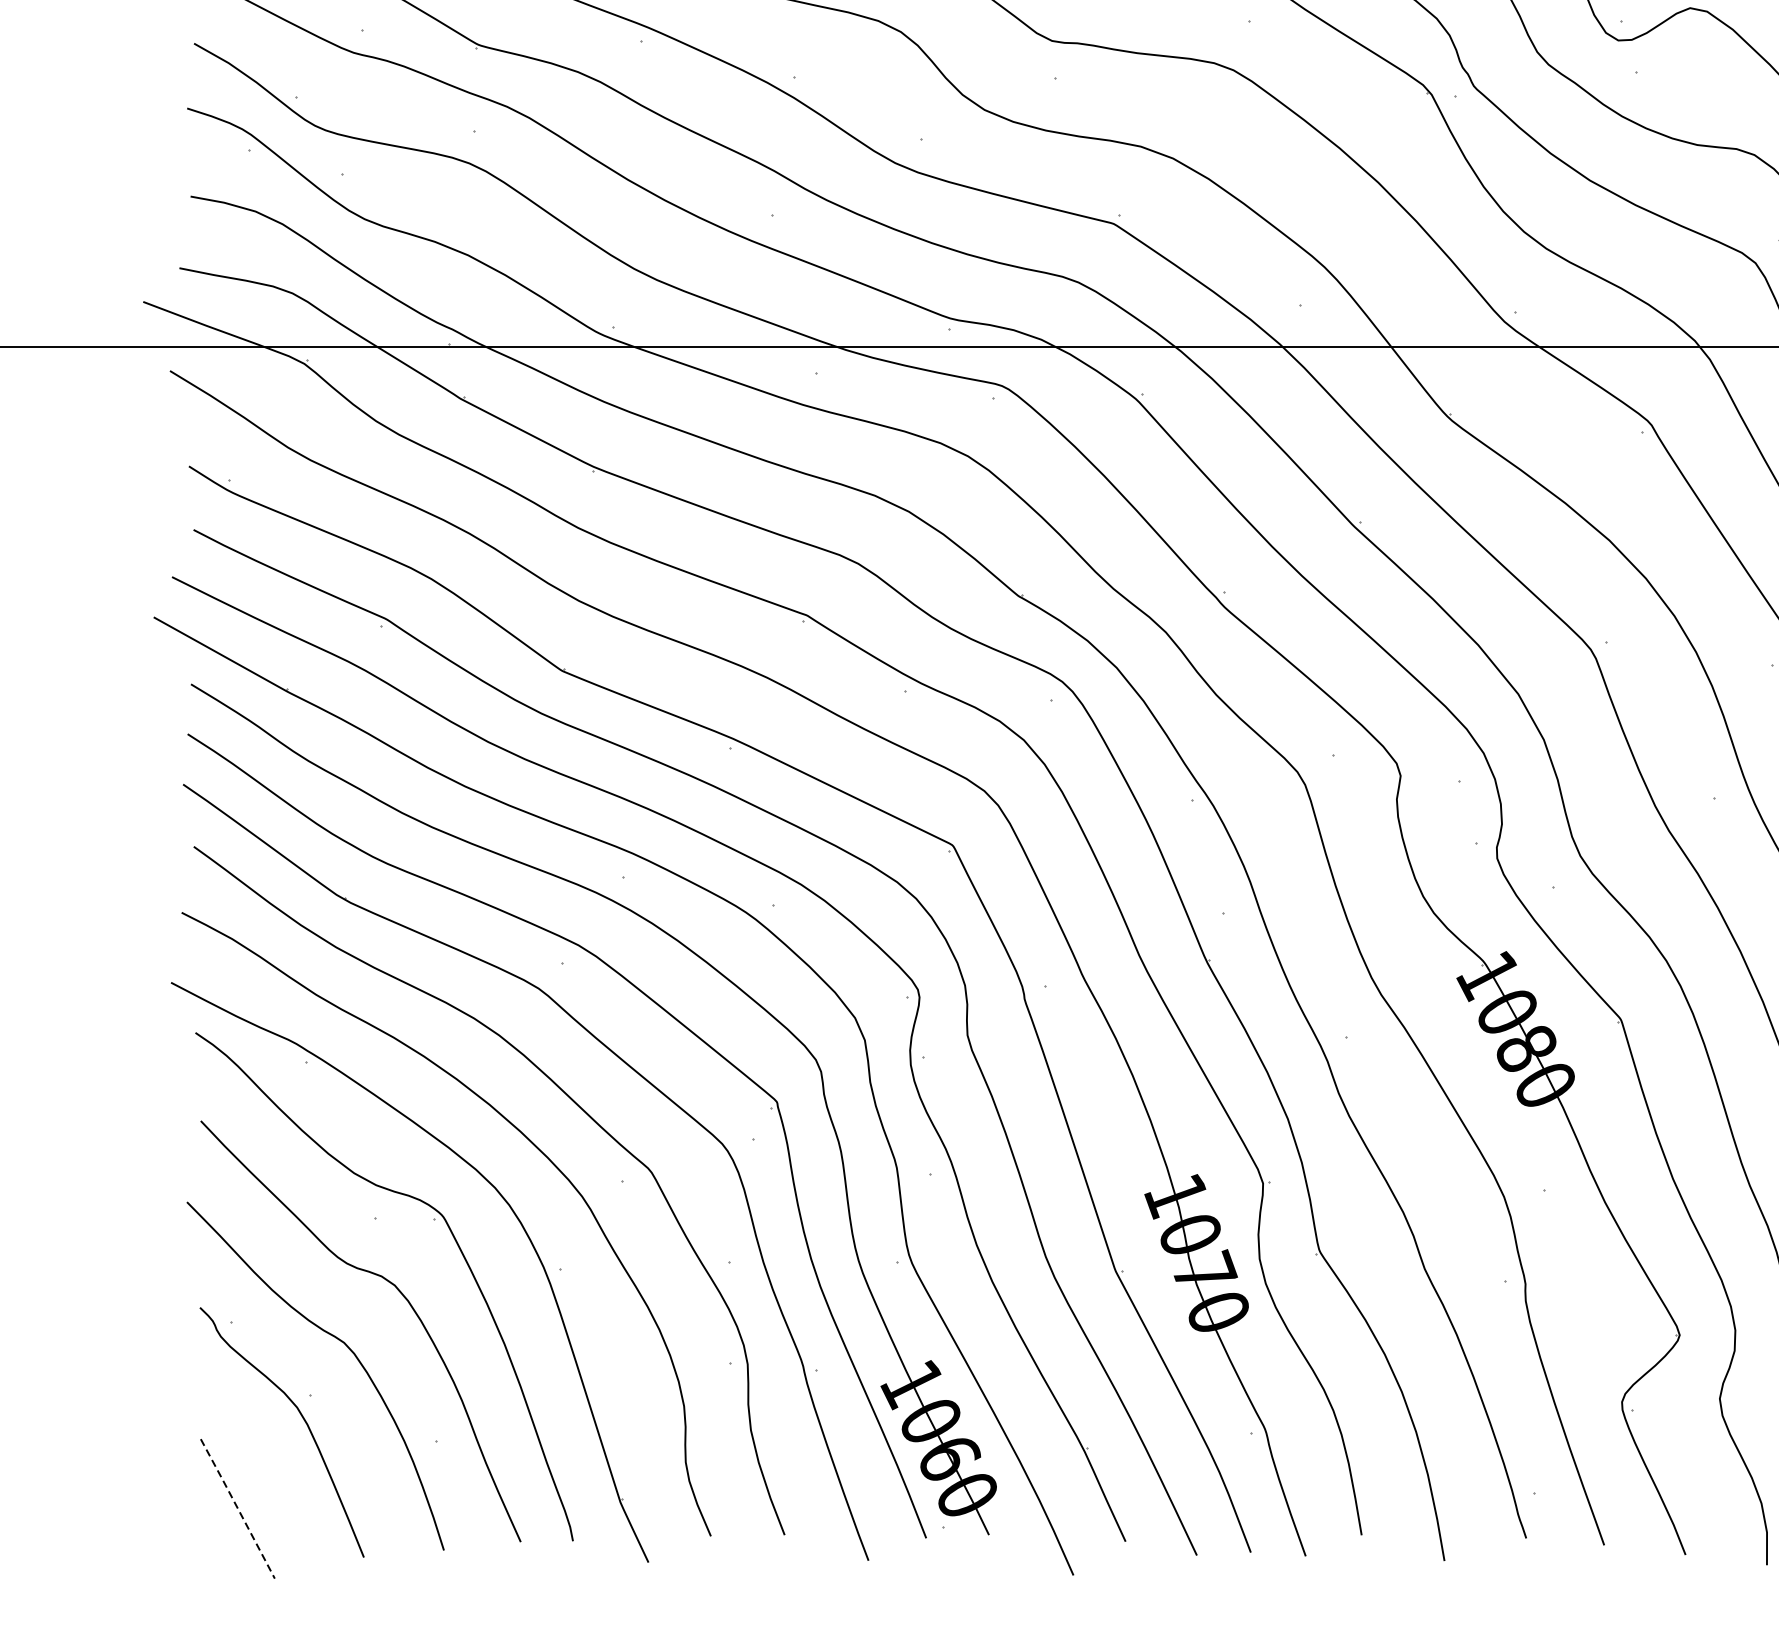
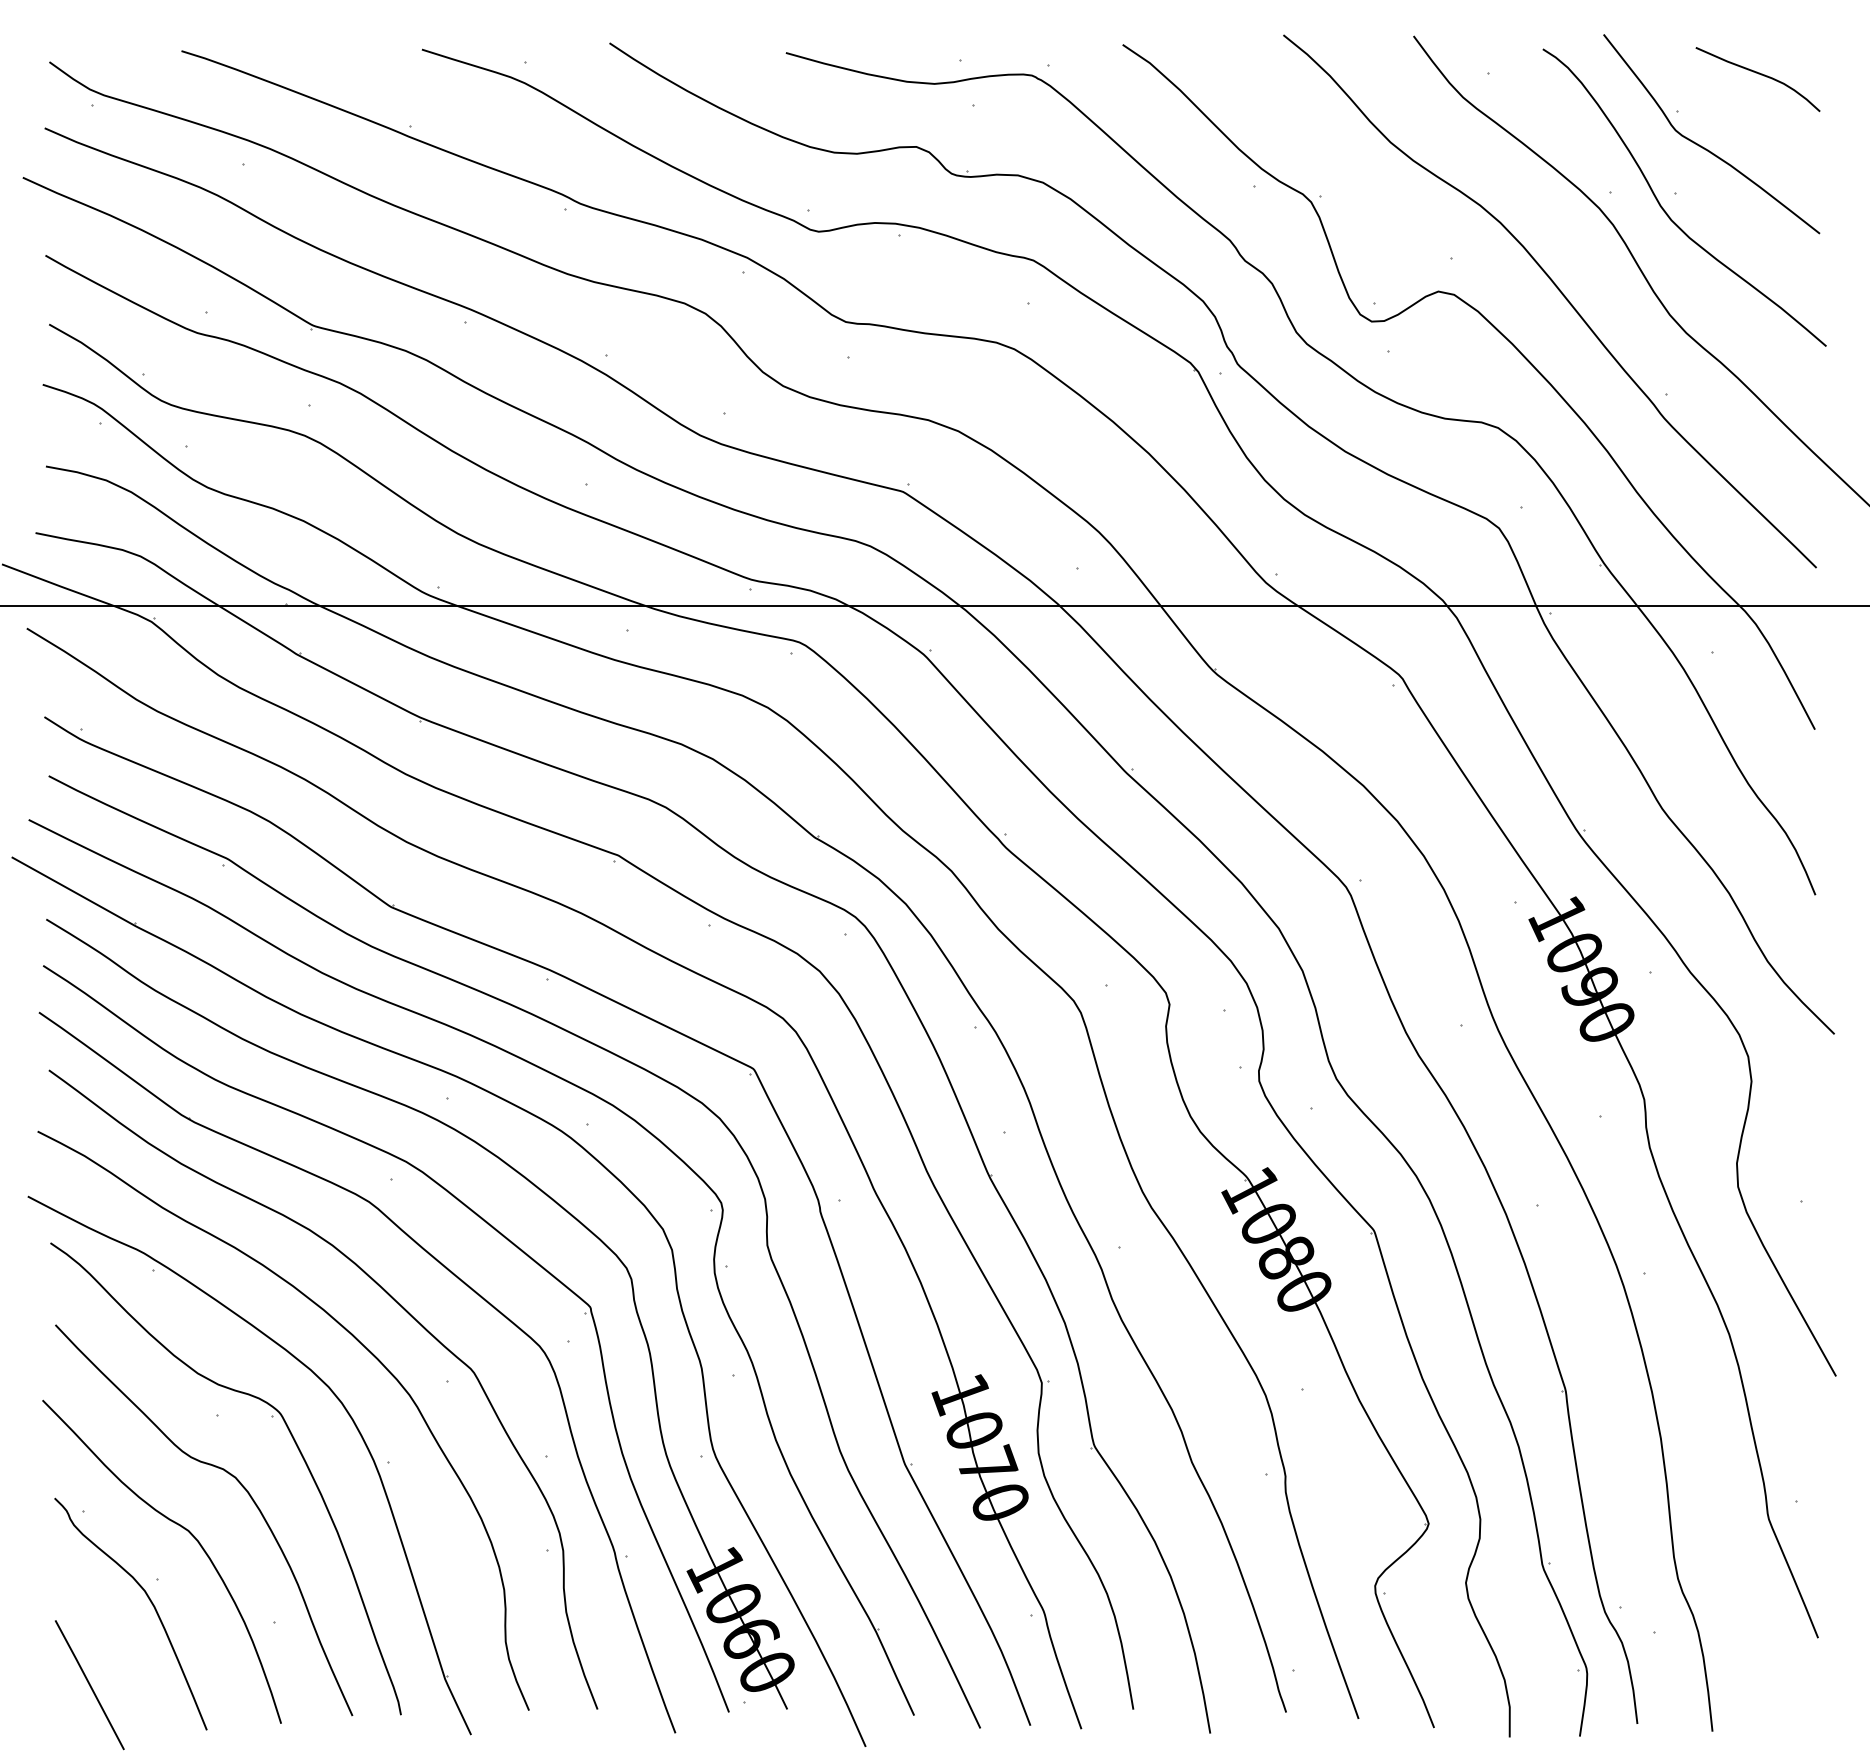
line: (237, 1508) -> (89, 1684), dashed -> solid

